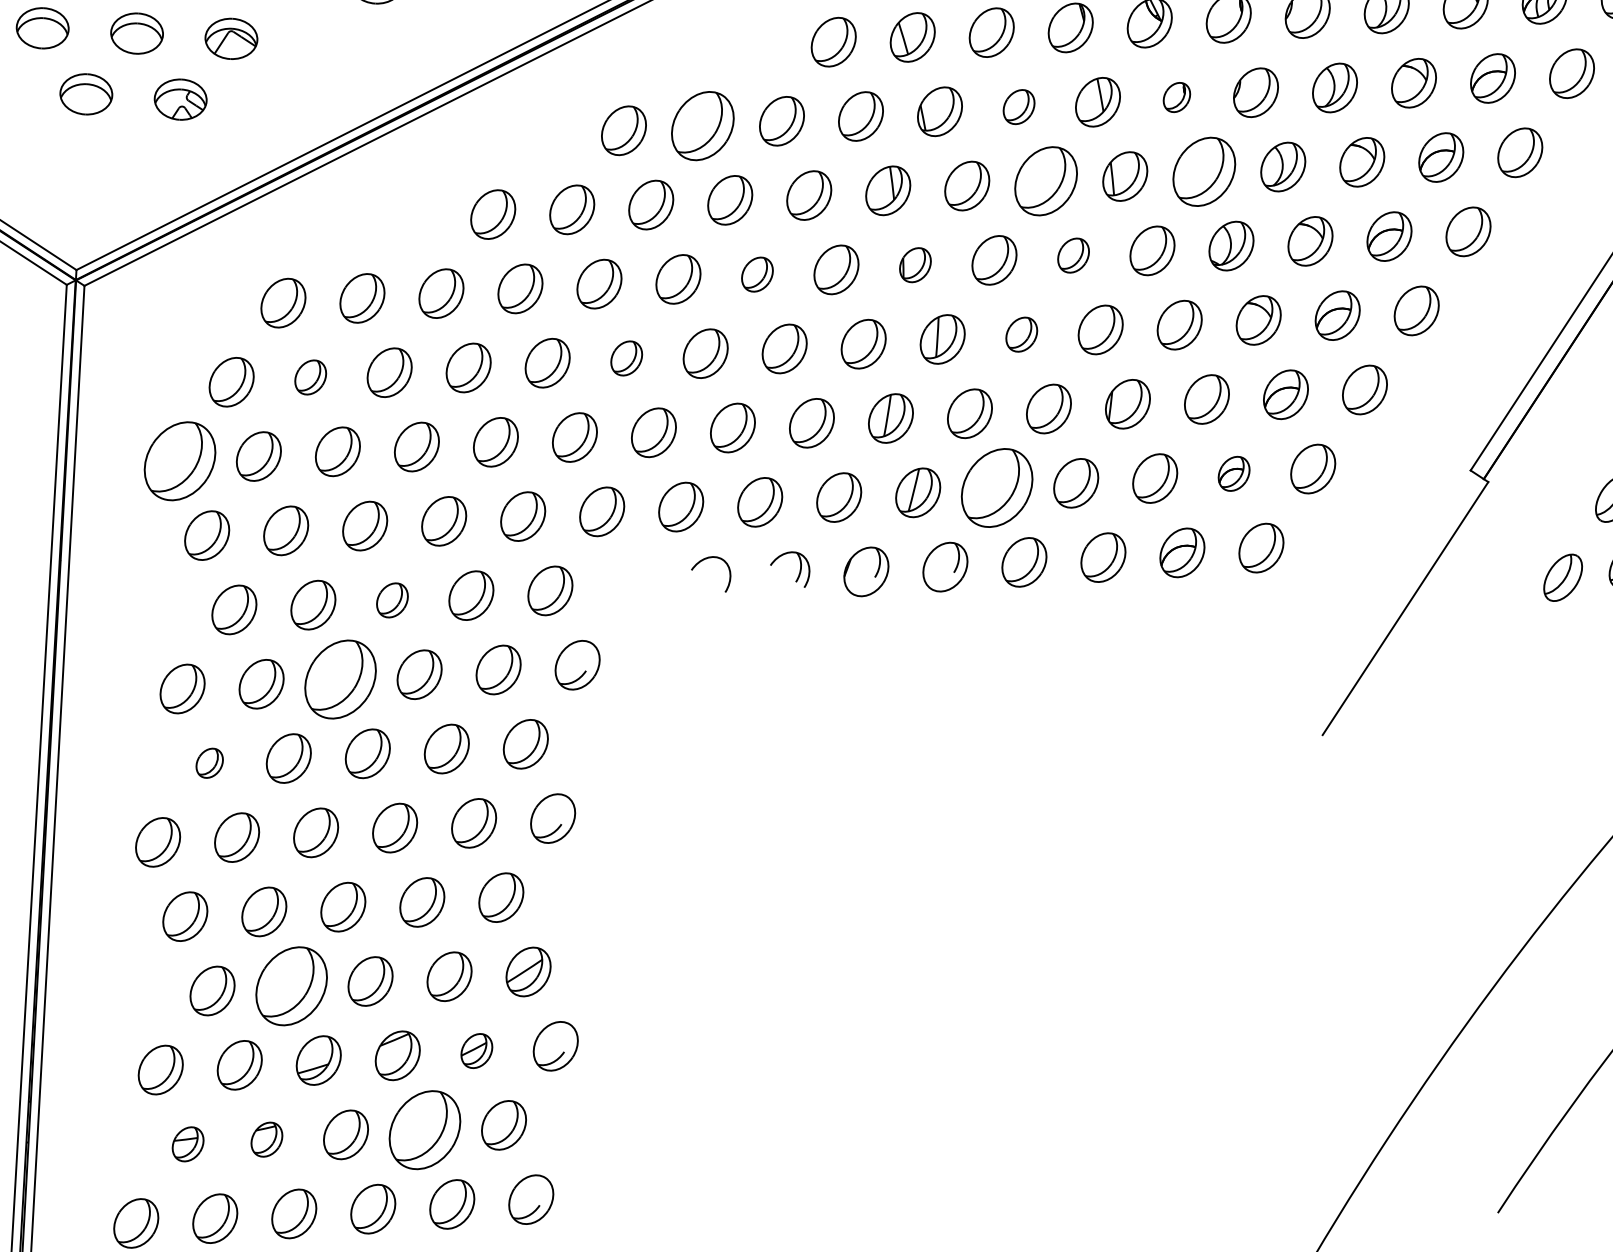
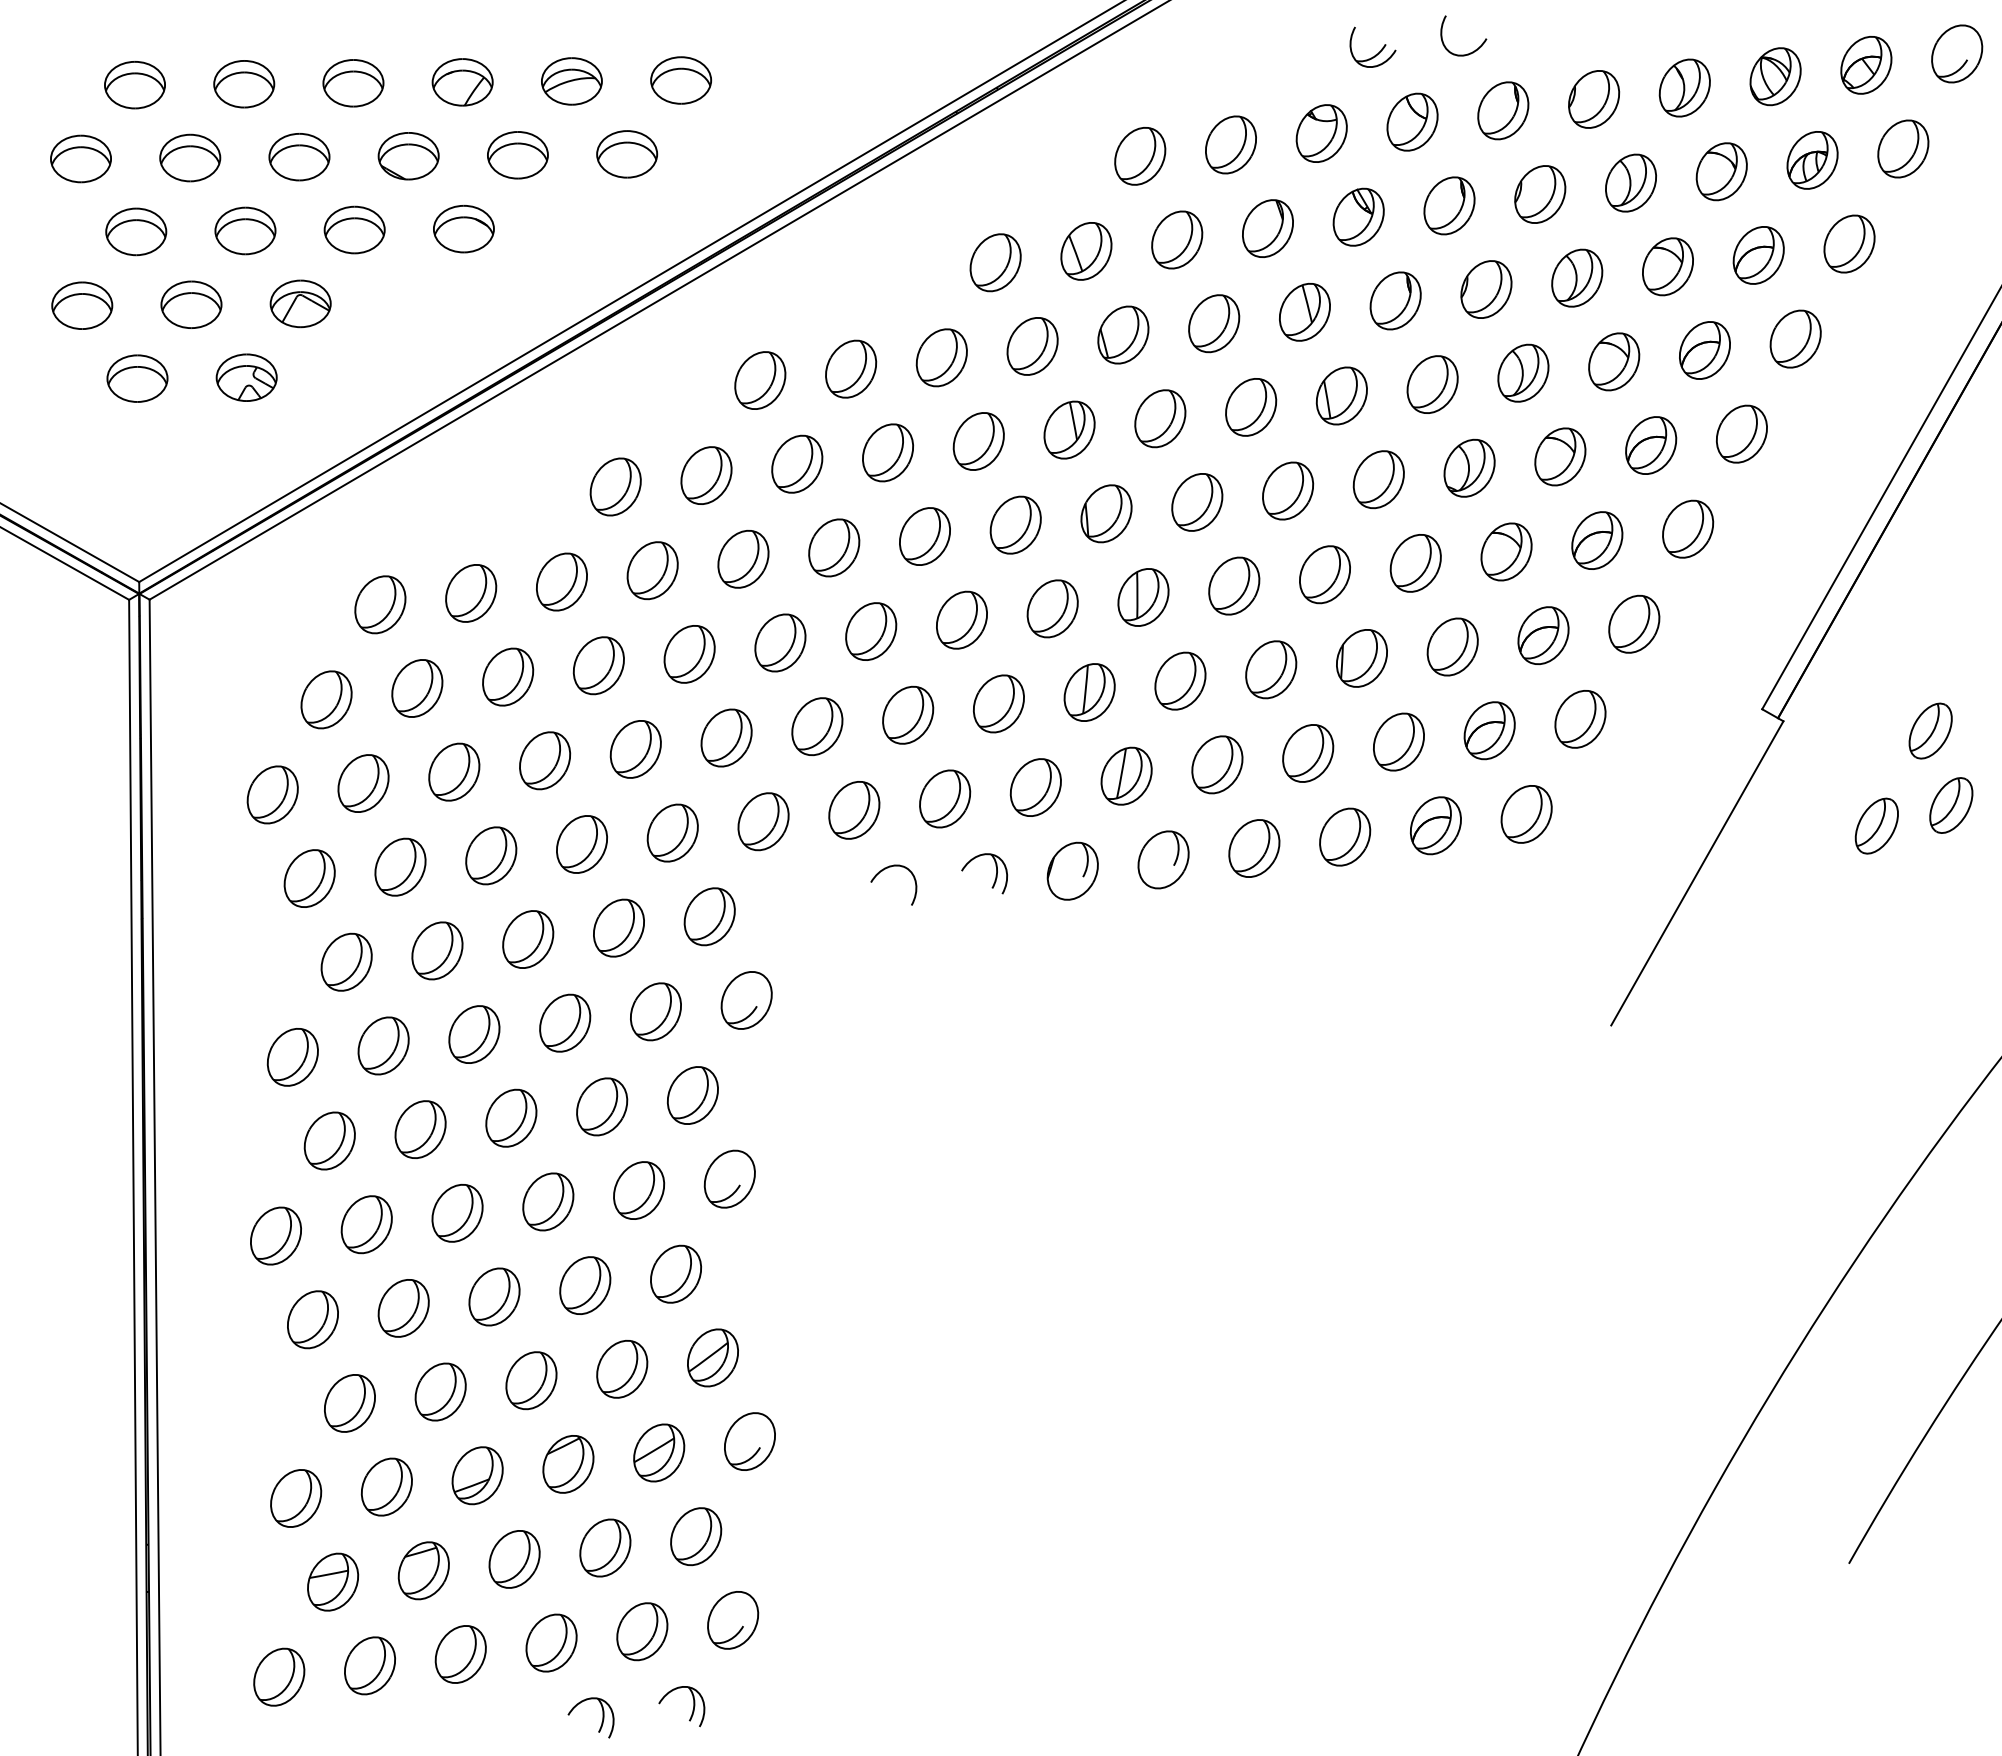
part: (1176, 97) -> (1395, 300), size x1.67
part: (1019, 106) -> (1214, 323), size x1.43
part: (703, 125) -> (851, 368), size x0.71
part: (1204, 171) -> (1432, 384), size x0.71
part: (1046, 181) -> (1251, 407), size x0.71
part: (1073, 255) -> (1288, 490), size x1.43
part: (915, 264) -> (1106, 513), size x1.43
part: (757, 274) -> (924, 536), size x1.43
part: (1021, 334) -> (1234, 585), size x1.43
part: (626, 358) -> (780, 642), size x1.43
part: (310, 377) -> (417, 688), size x1.43
part: (179, 460) -> (272, 794), size x0.62
part: (1234, 473) -> (1489, 730), size x1.43
part: (997, 487) -> (1217, 764), size x0.62
part: (392, 600) -> (528, 939), size x1.43
part: (340, 679) -> (474, 1034), size x0.62
part: (209, 762) -> (329, 1140), size x1.67
part: (291, 985) -> (440, 1391), size x0.62
part: (477, 1050) -> (659, 1452), size x1.43
part: (425, 1129) -> (605, 1547), size x0.62
part: (266, 1139) -> (423, 1570), size x1.43
part: (188, 1143) -> (333, 1581), size x1.43

